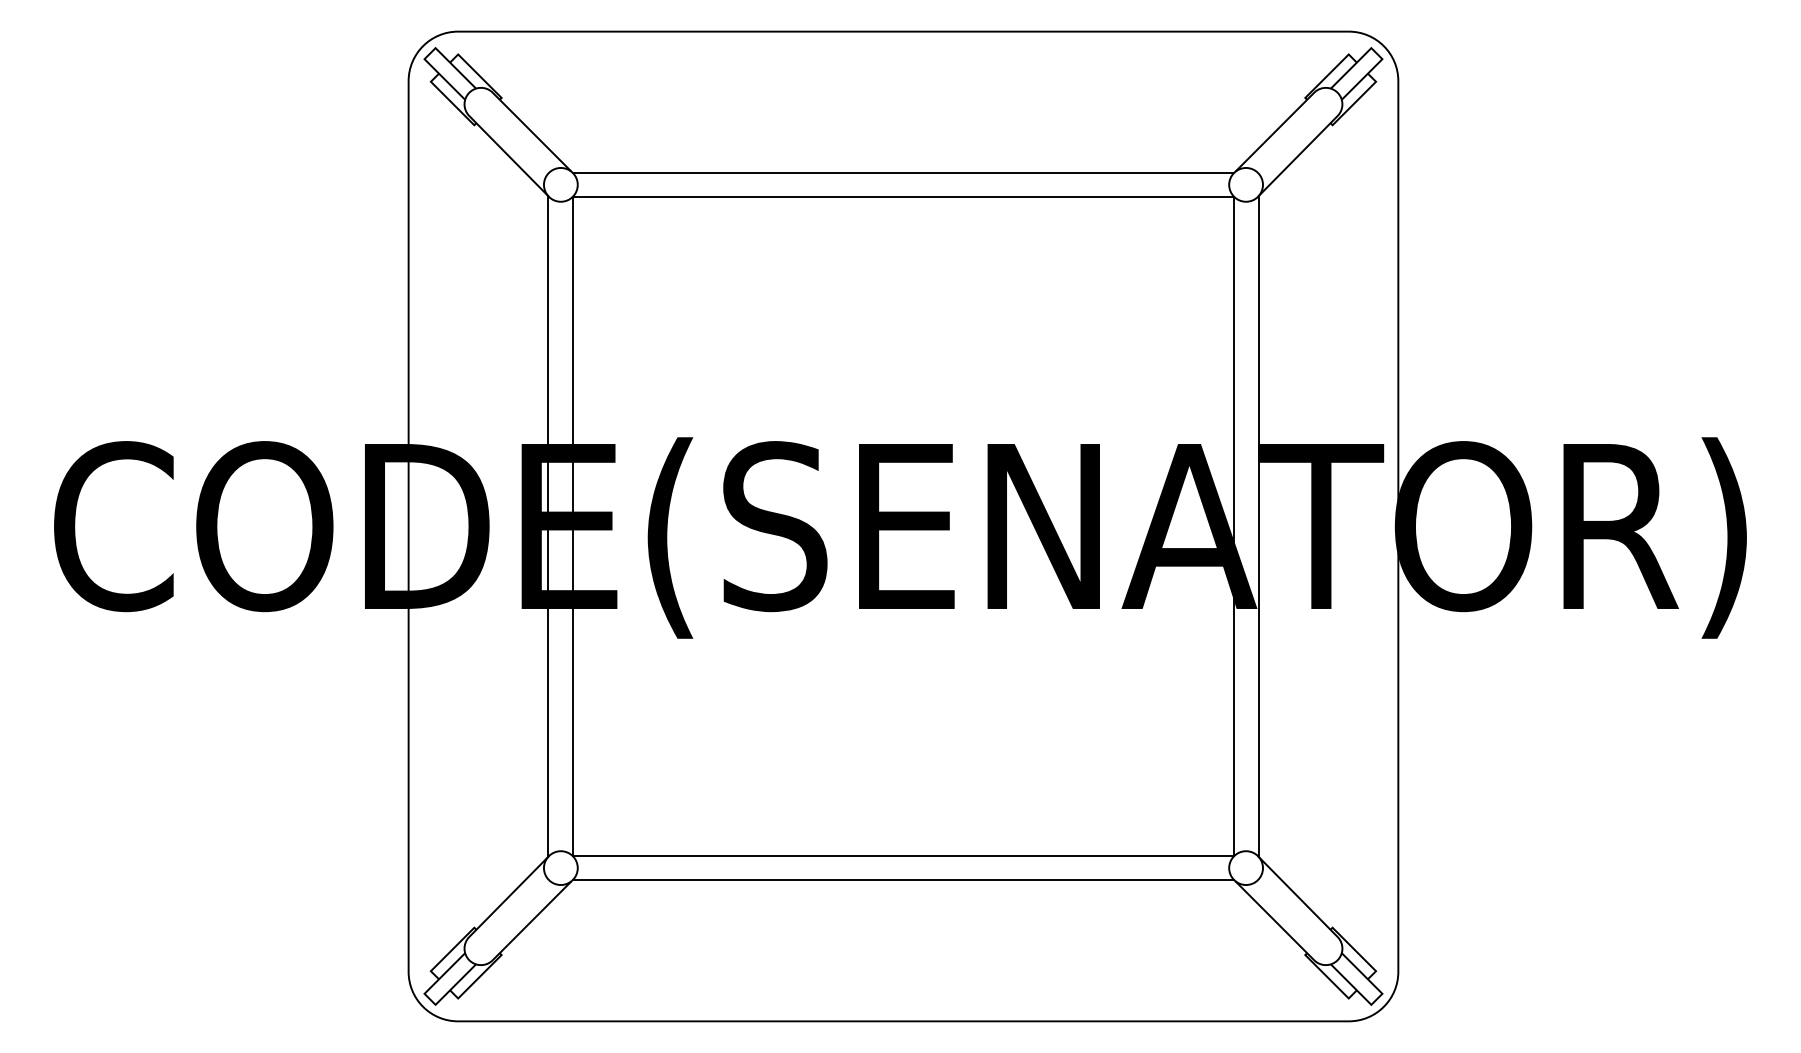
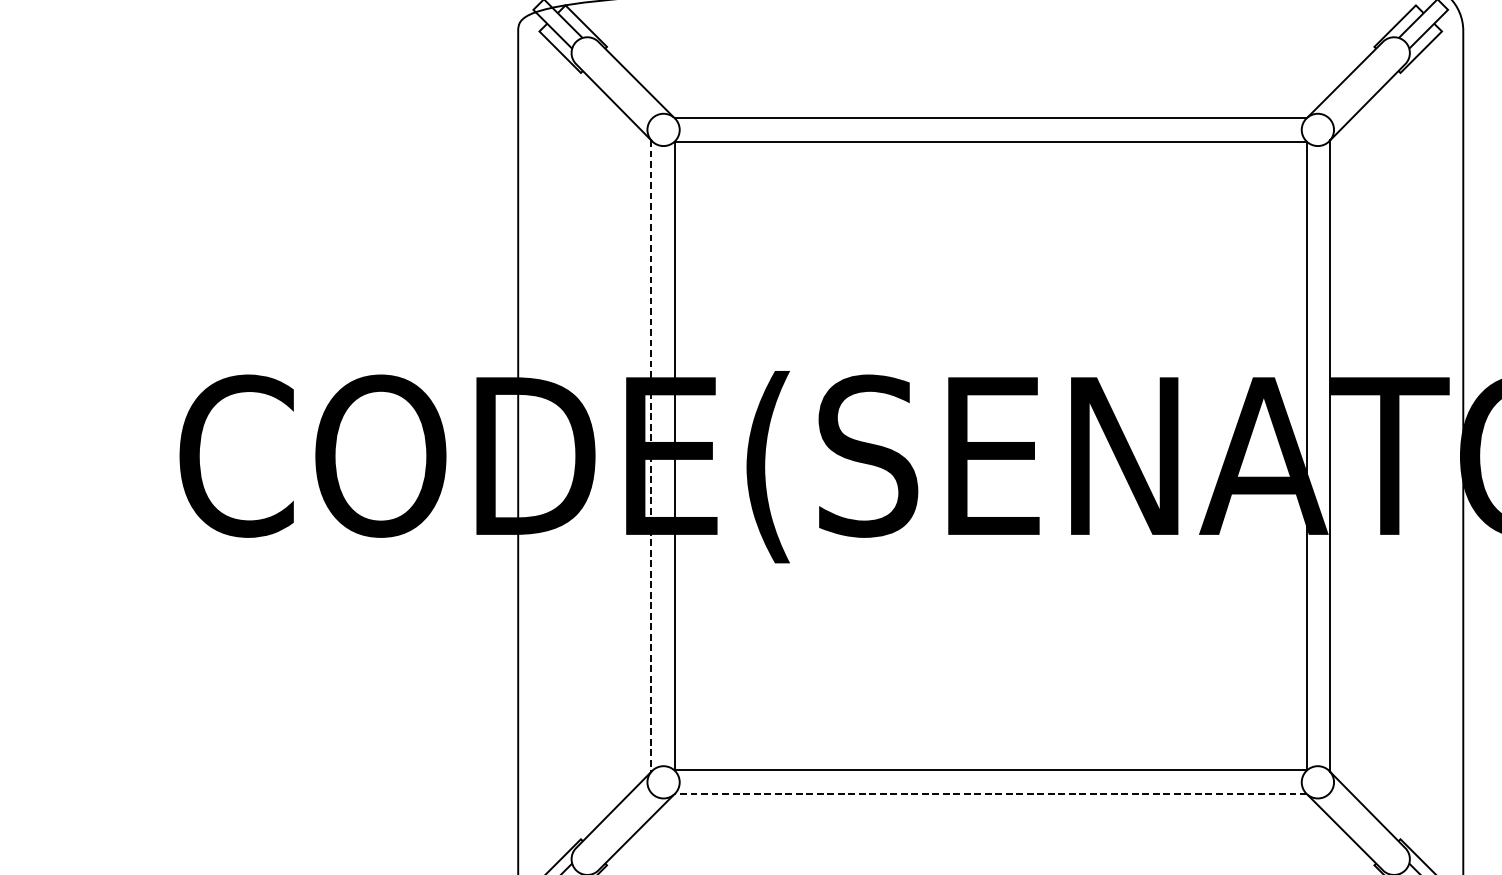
line: (547, 526) -> (650, 456), solid -> dashed
line: (903, 880) -> (990, 794), solid -> dashed

